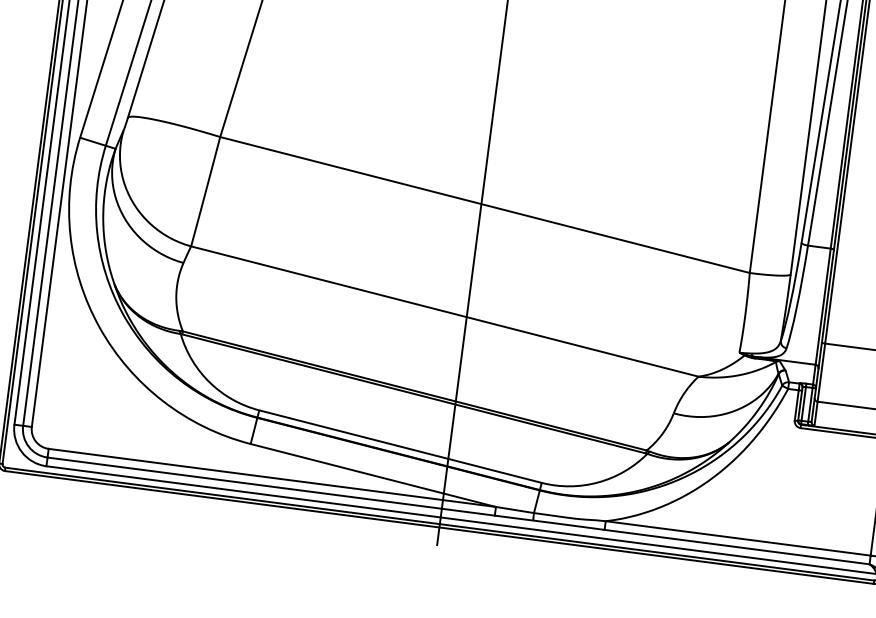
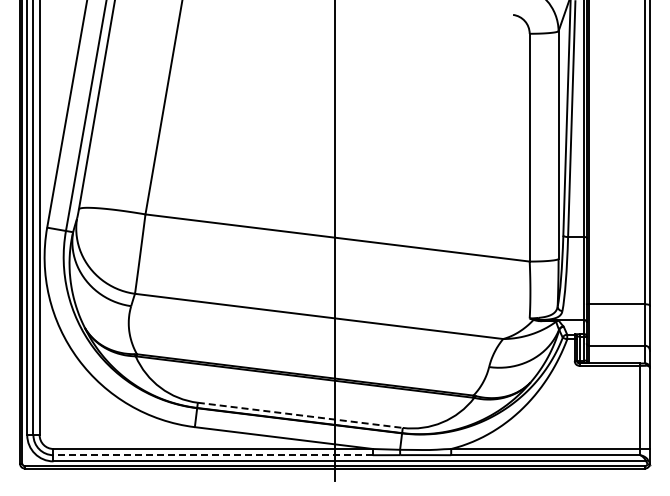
line: (400, 446) -> (300, 415), solid -> dashed
line: (271, 487) -> (213, 455), solid -> dashed

